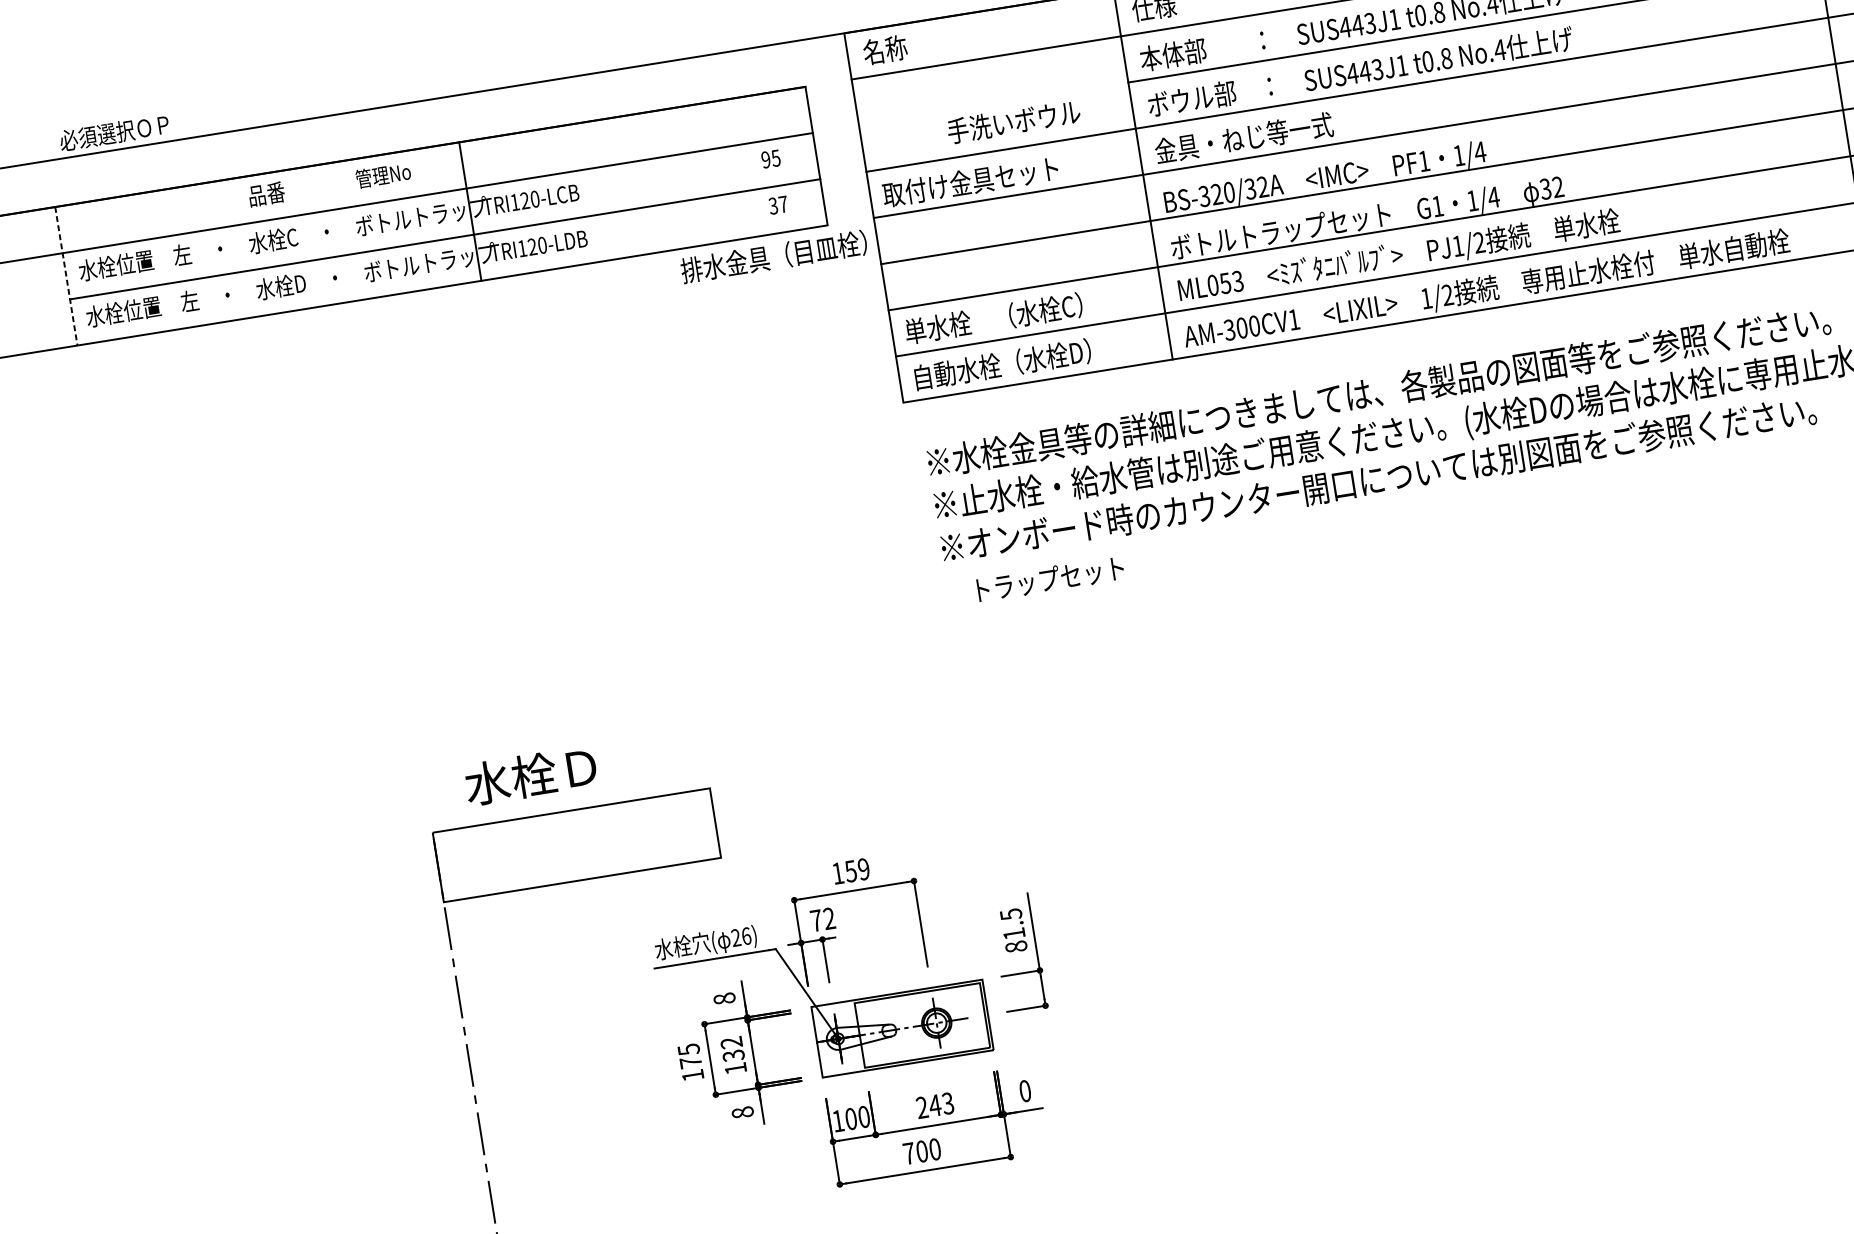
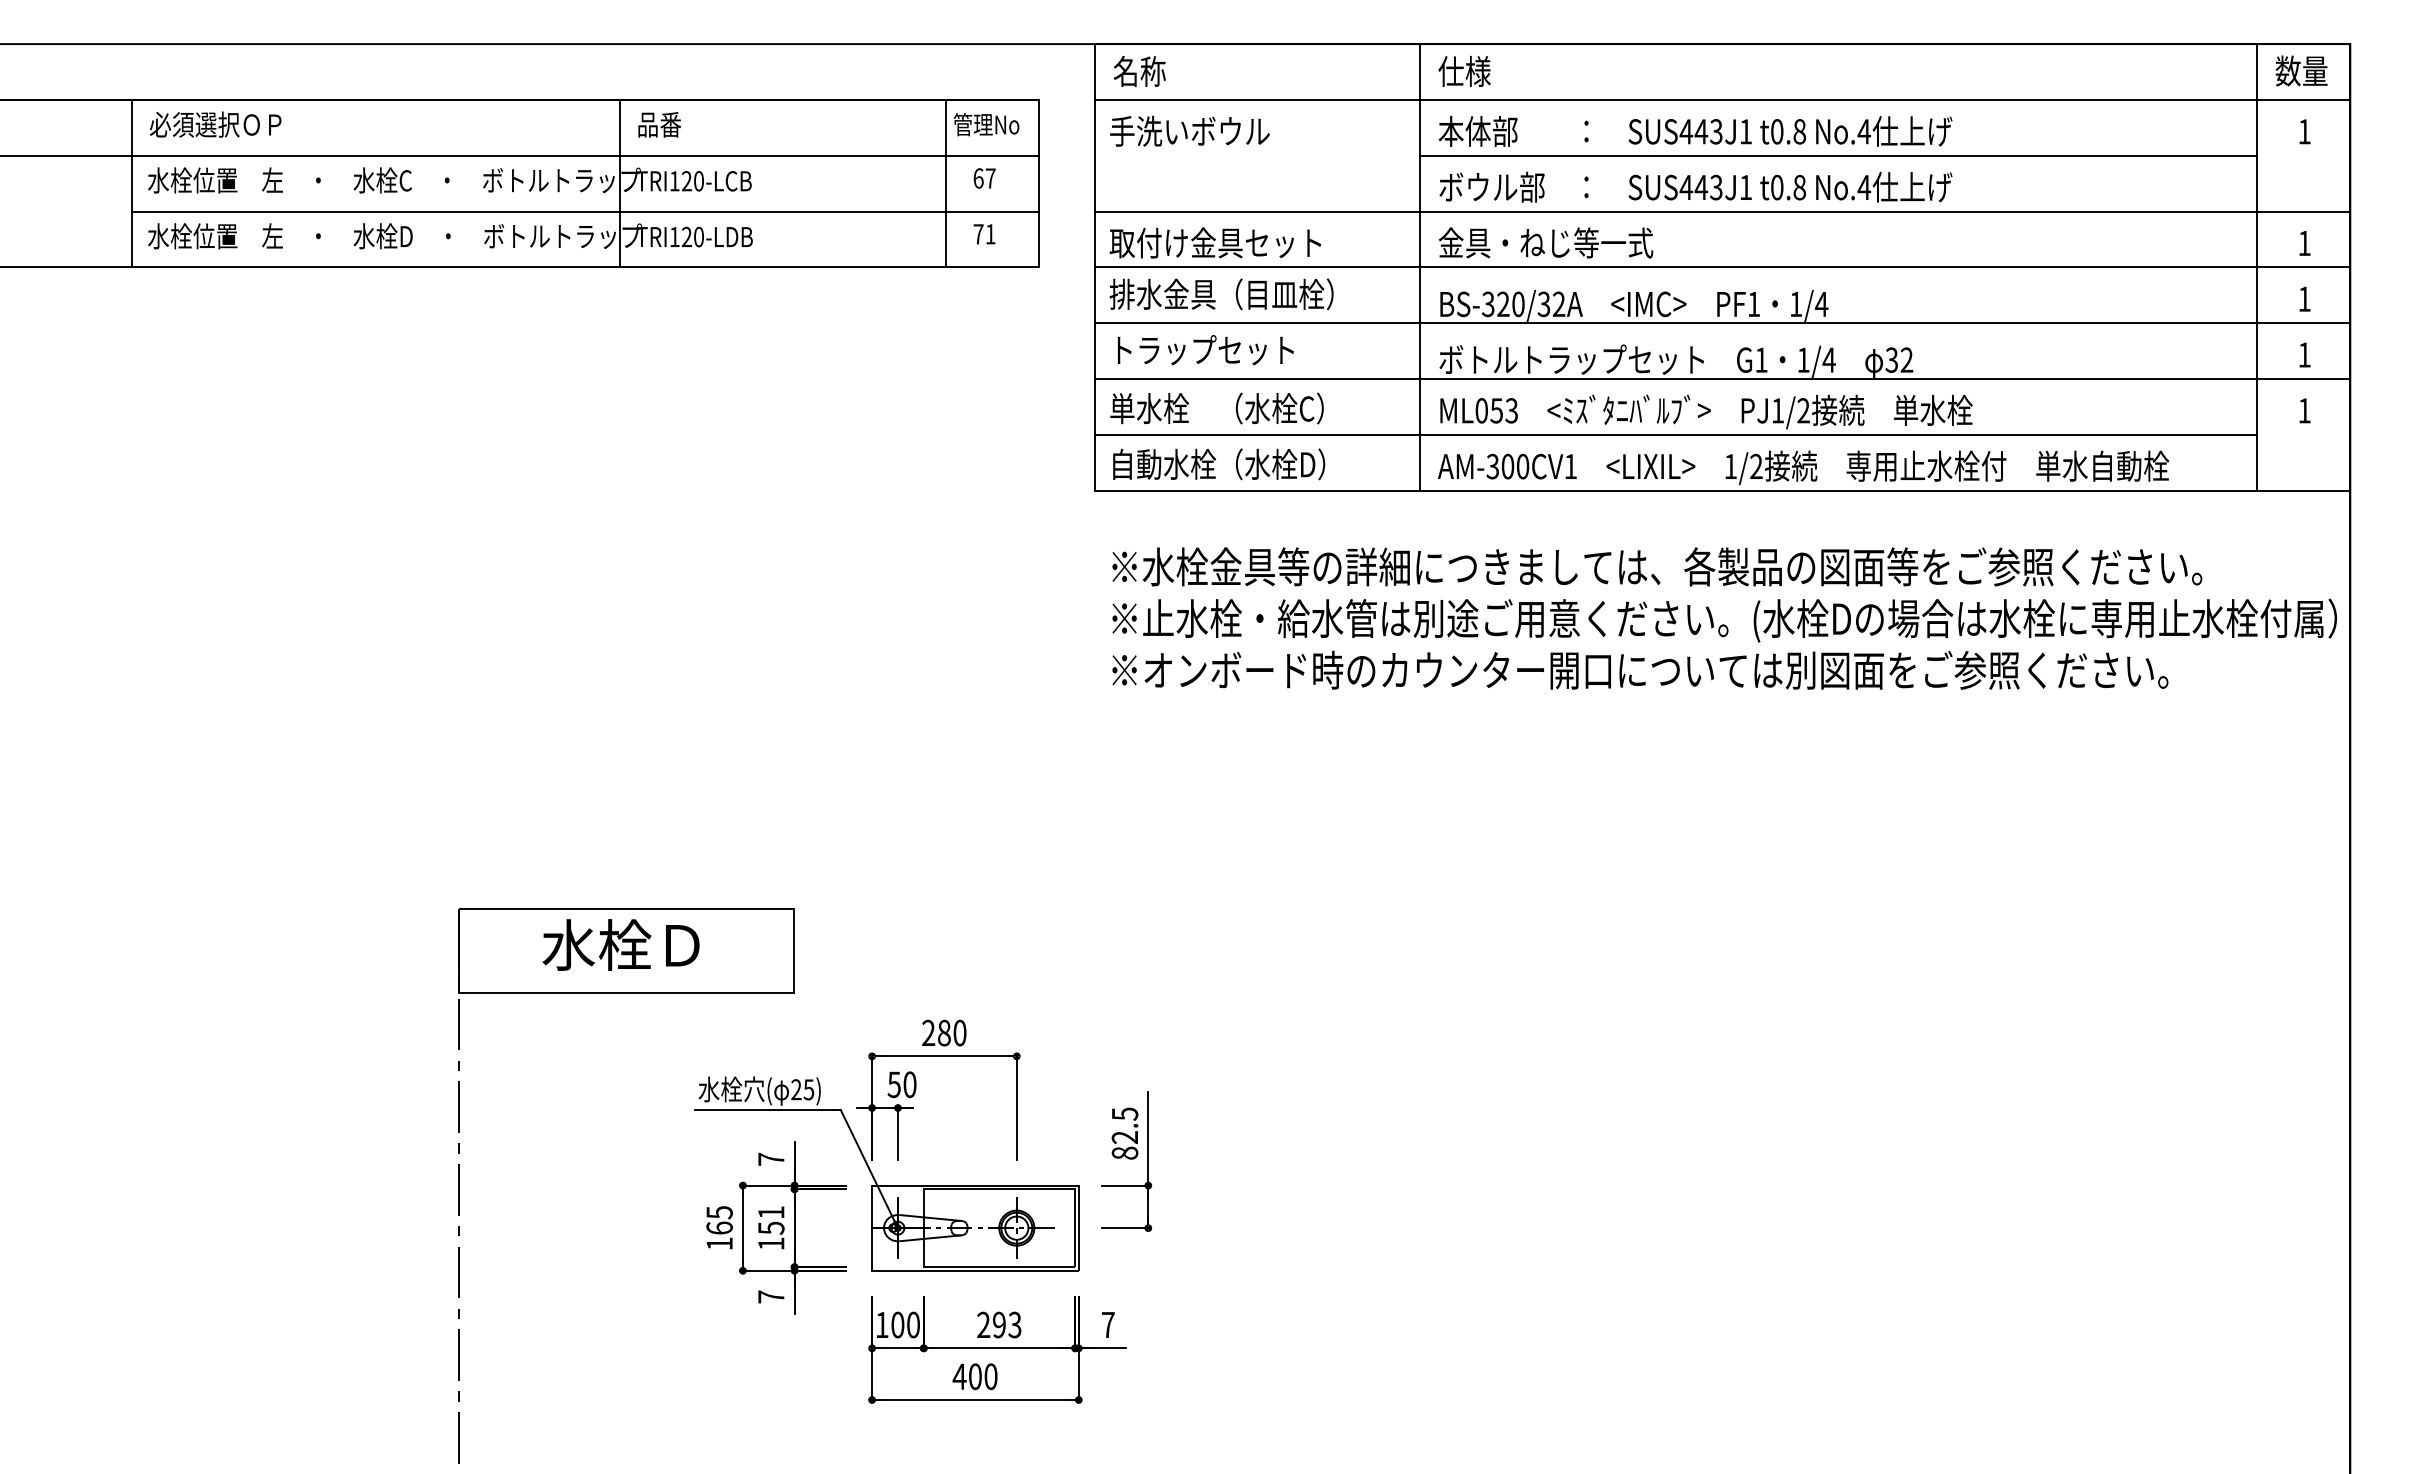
text: (1013, 121) -> (1189, 130), moved
text: (114, 132) -> (215, 124), moved
text: (770, 159) -> (984, 178), 95 -> 67
line: (739, 168) -> (945, 183), added
text: (383, 175) -> (986, 124), moved
text: (266, 194) -> (659, 124), moved
text: (778, 205) -> (984, 234), 37 -> 71
text: (773, 257) -> (1221, 294), moved
line: (65, 276) -> (131, 183), dashed -> solid
text: (1050, 579) -> (1205, 350), moved
text: (530, 775) -> (620, 944), moved
text: (851, 870) -> (944, 1032), 159 -> 280
text: (822, 919) -> (901, 1084), 72 -> 50
text: (1013, 933) -> (1124, 1137), 81.5 -> 82.5
text: (746, 936) -> (808, 1089), 26) -> 25)
text: (724, 998) -> (771, 1158), 8 -> 7
text: (732, 1049) -> (771, 1220), 132 -> 151
text: (690, 1062) -> (719, 1227), 175 -> 165
text: (1025, 1090) -> (1108, 1324), 0 -> 7
text: (935, 1105) -> (999, 1324), 243 -> 293
text: (742, 1112) -> (771, 1296), 8 -> 7
text: (909, 1153) -> (959, 1376), 700 -> 400

